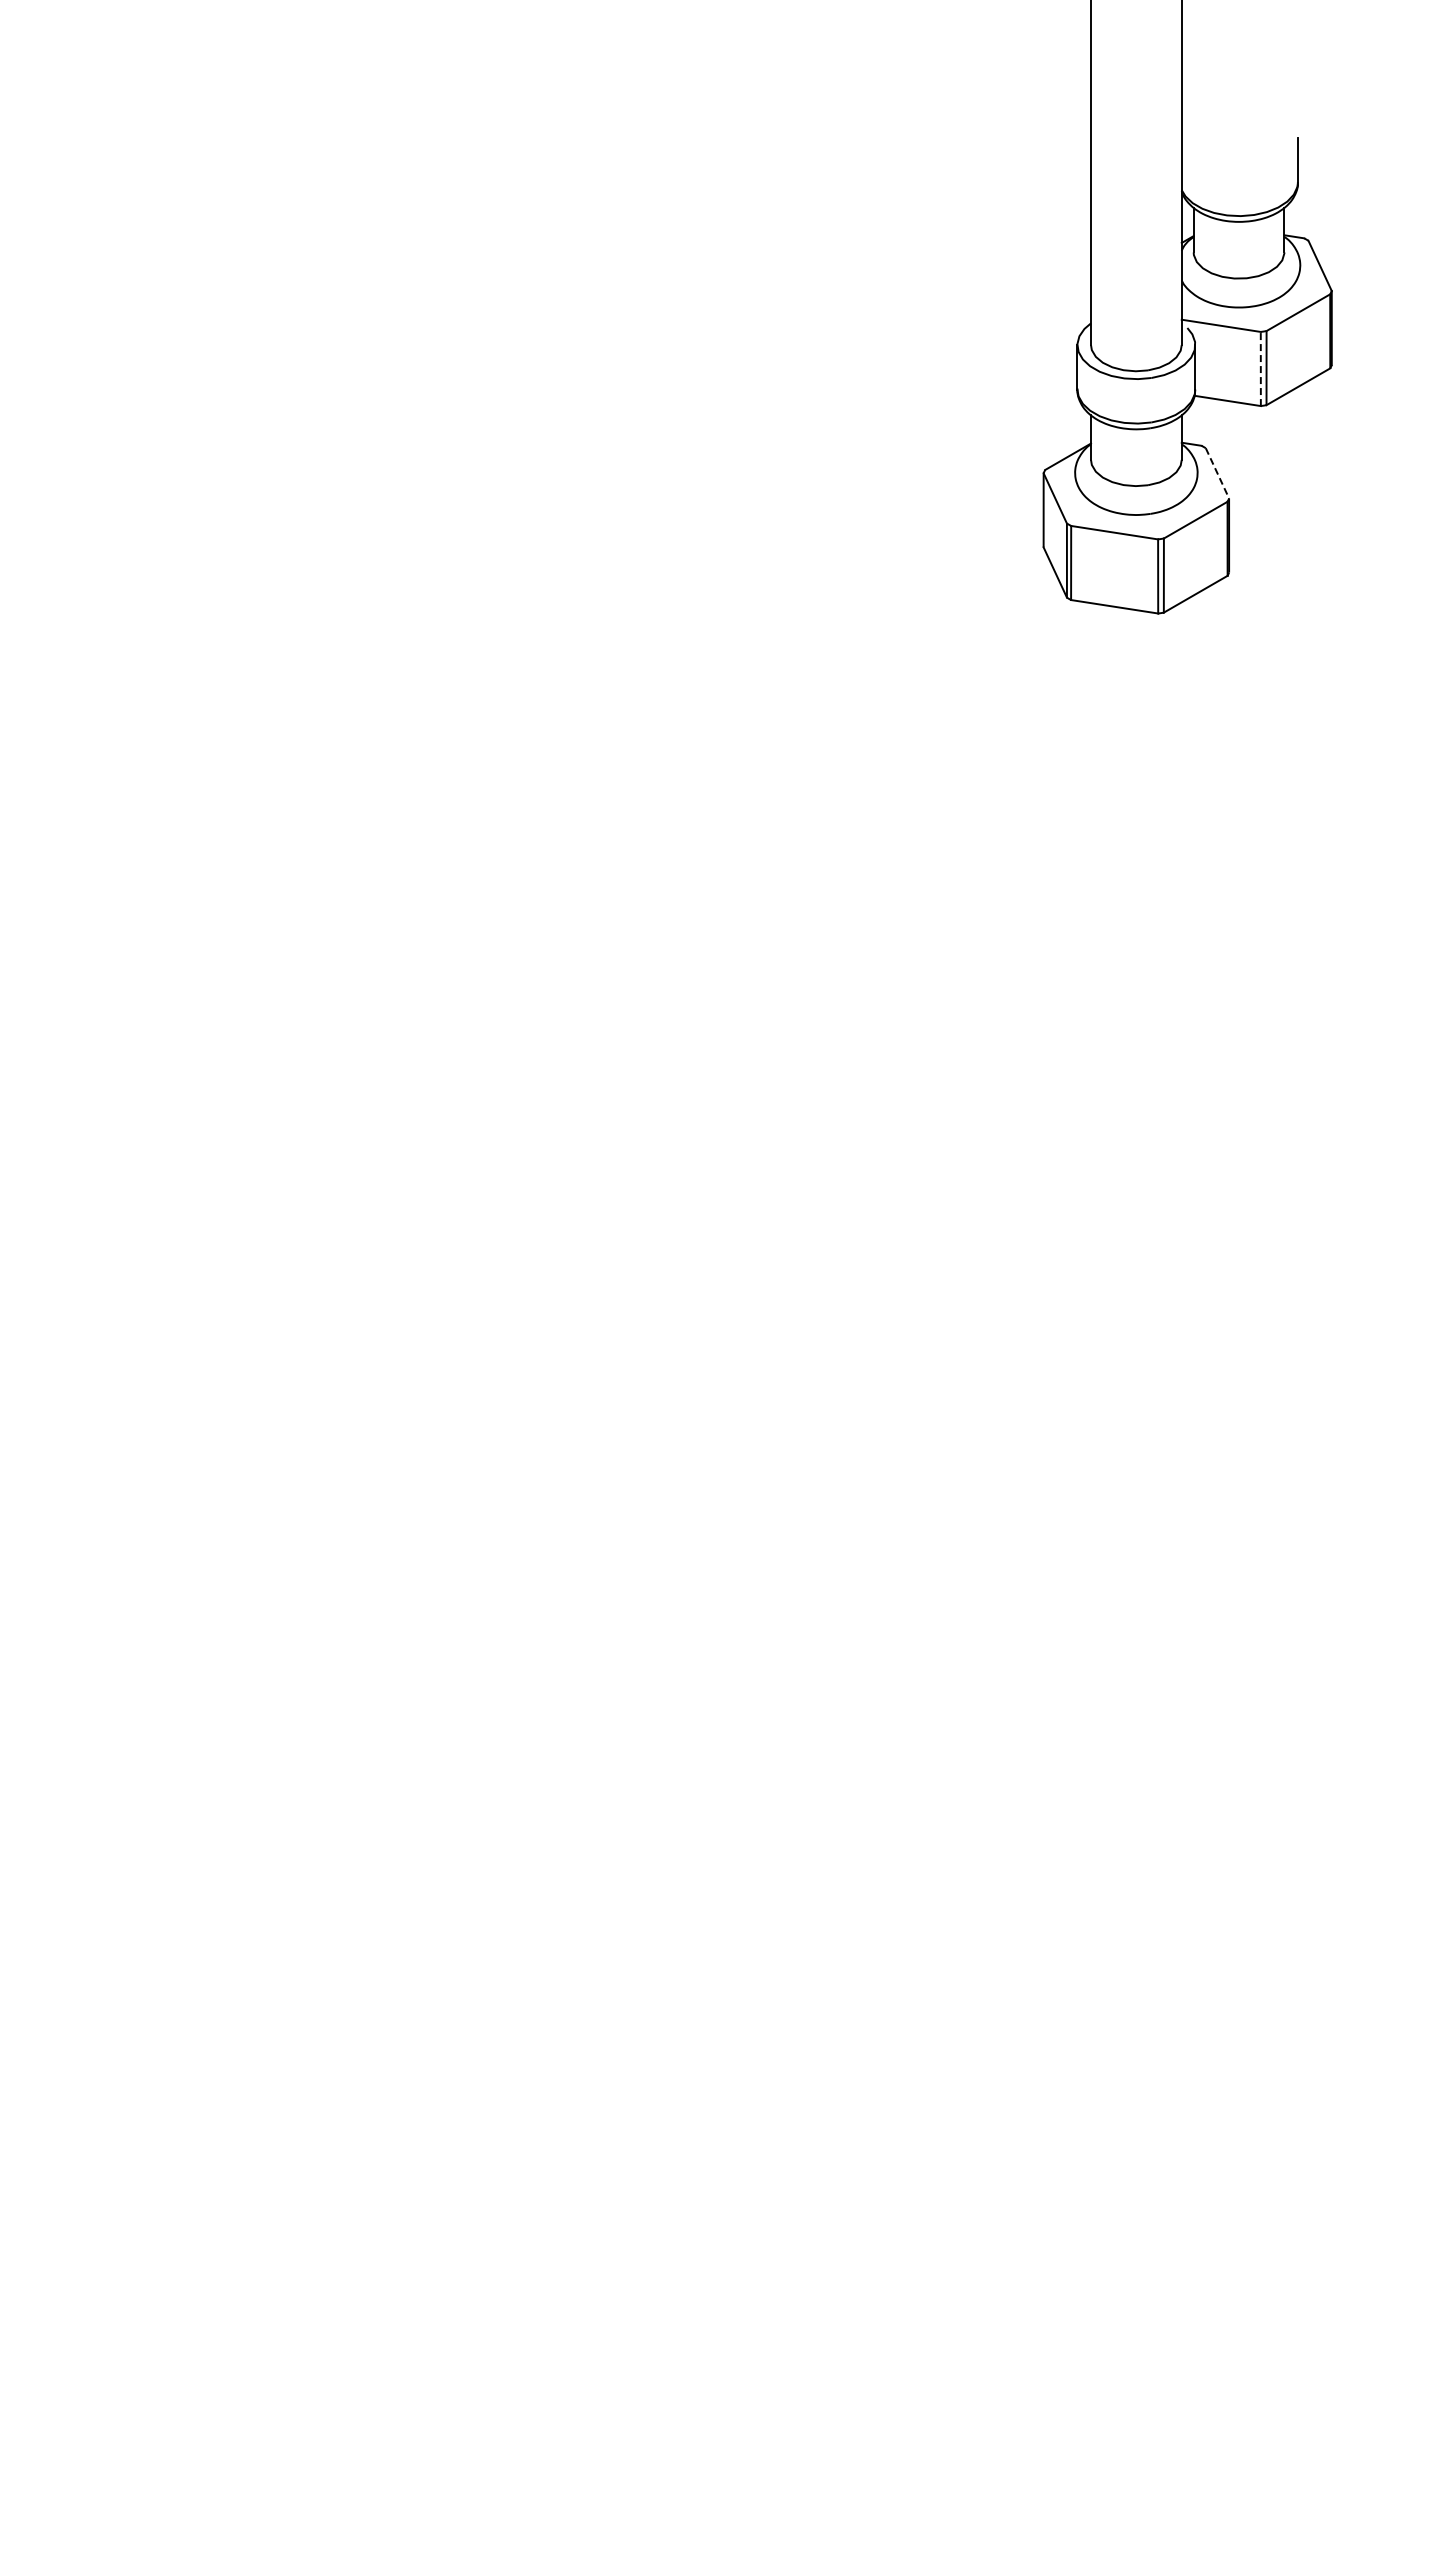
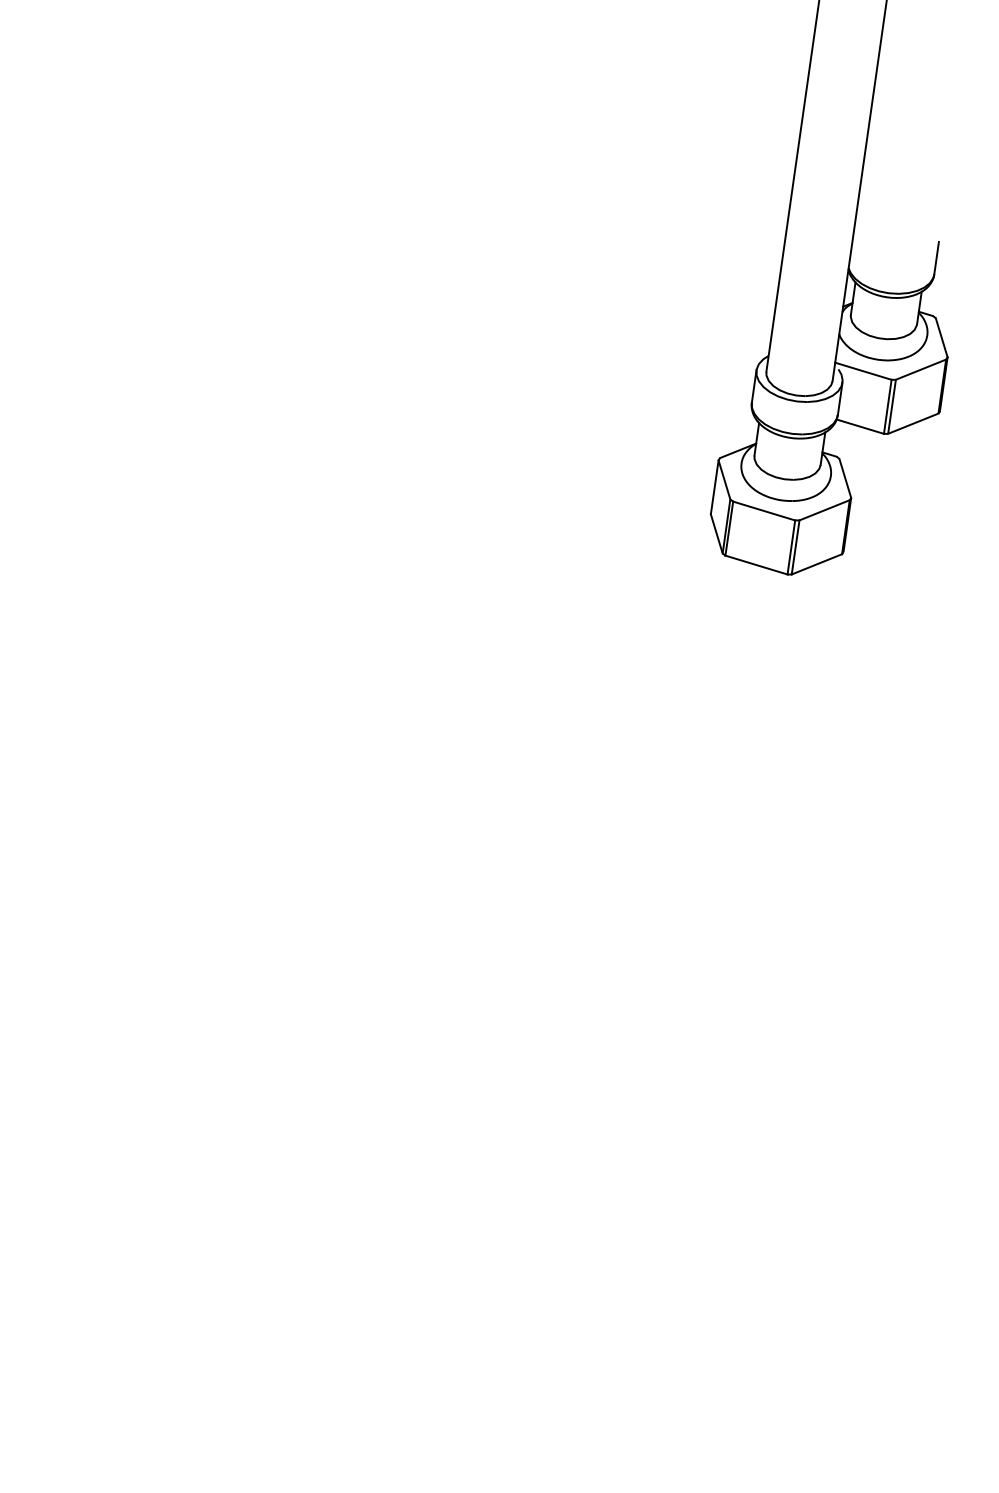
line: (1260, 368) -> (887, 406), dashed -> solid
line: (1217, 473) -> (845, 478), dashed -> solid

